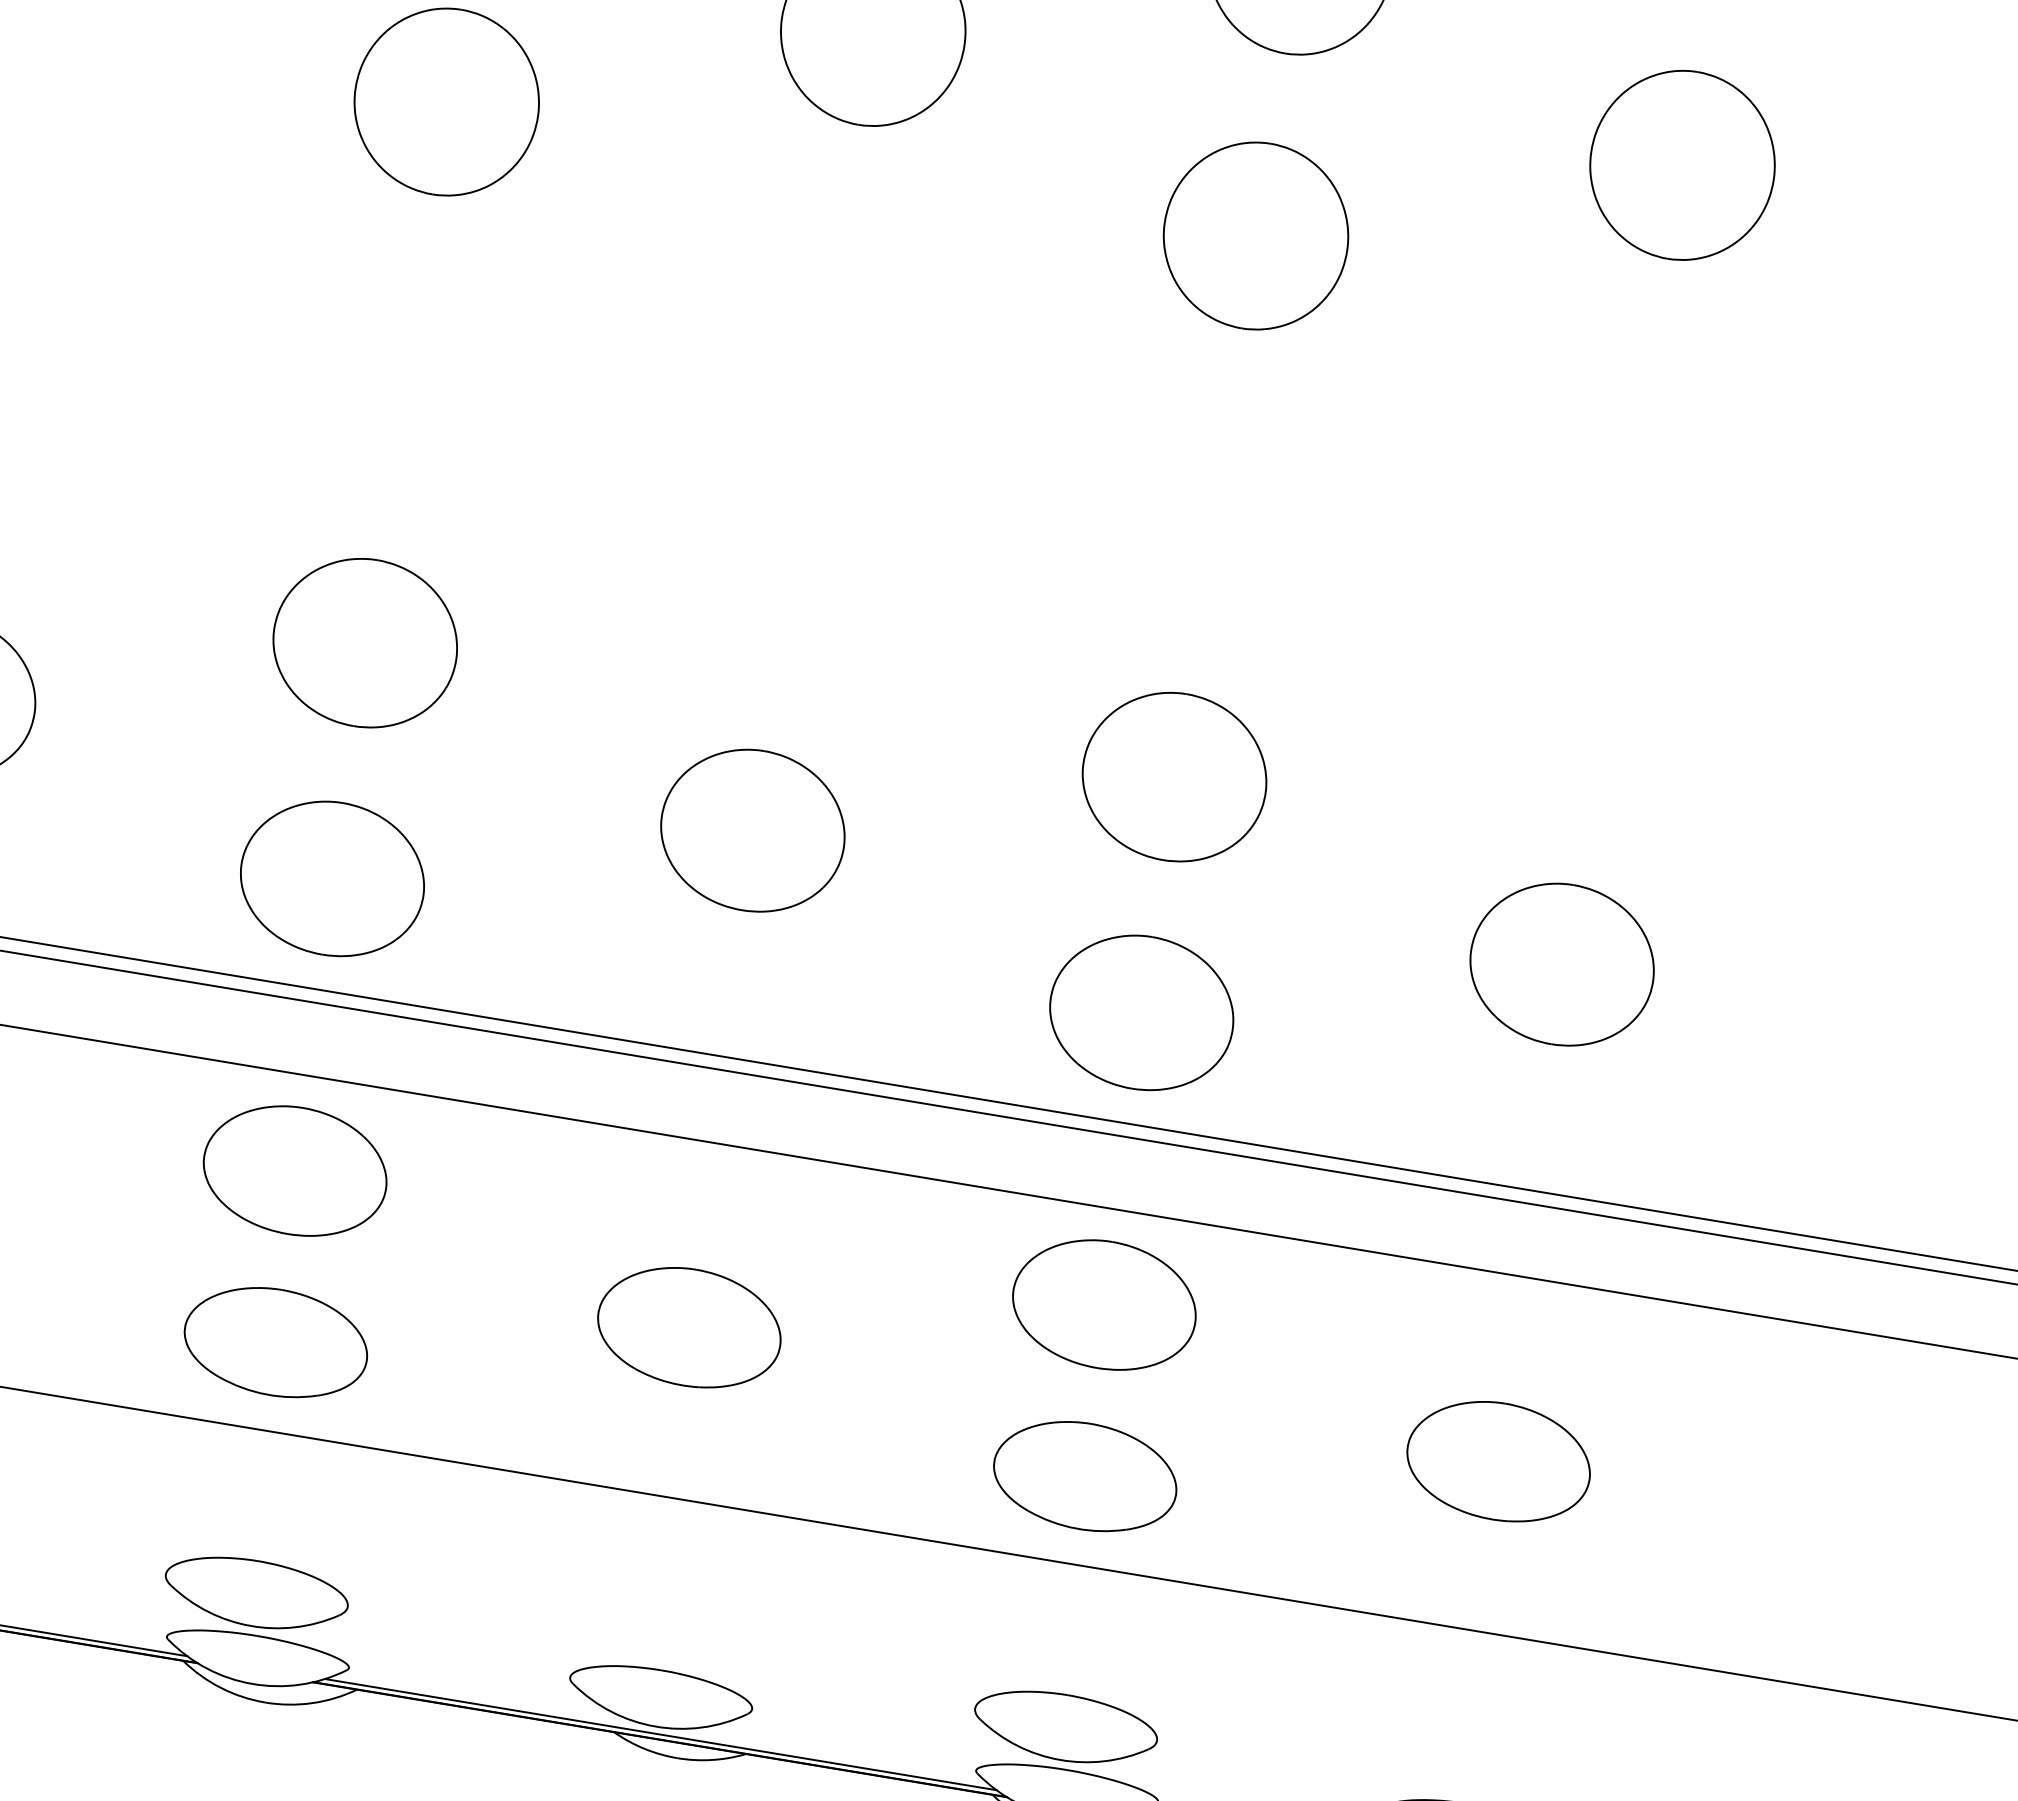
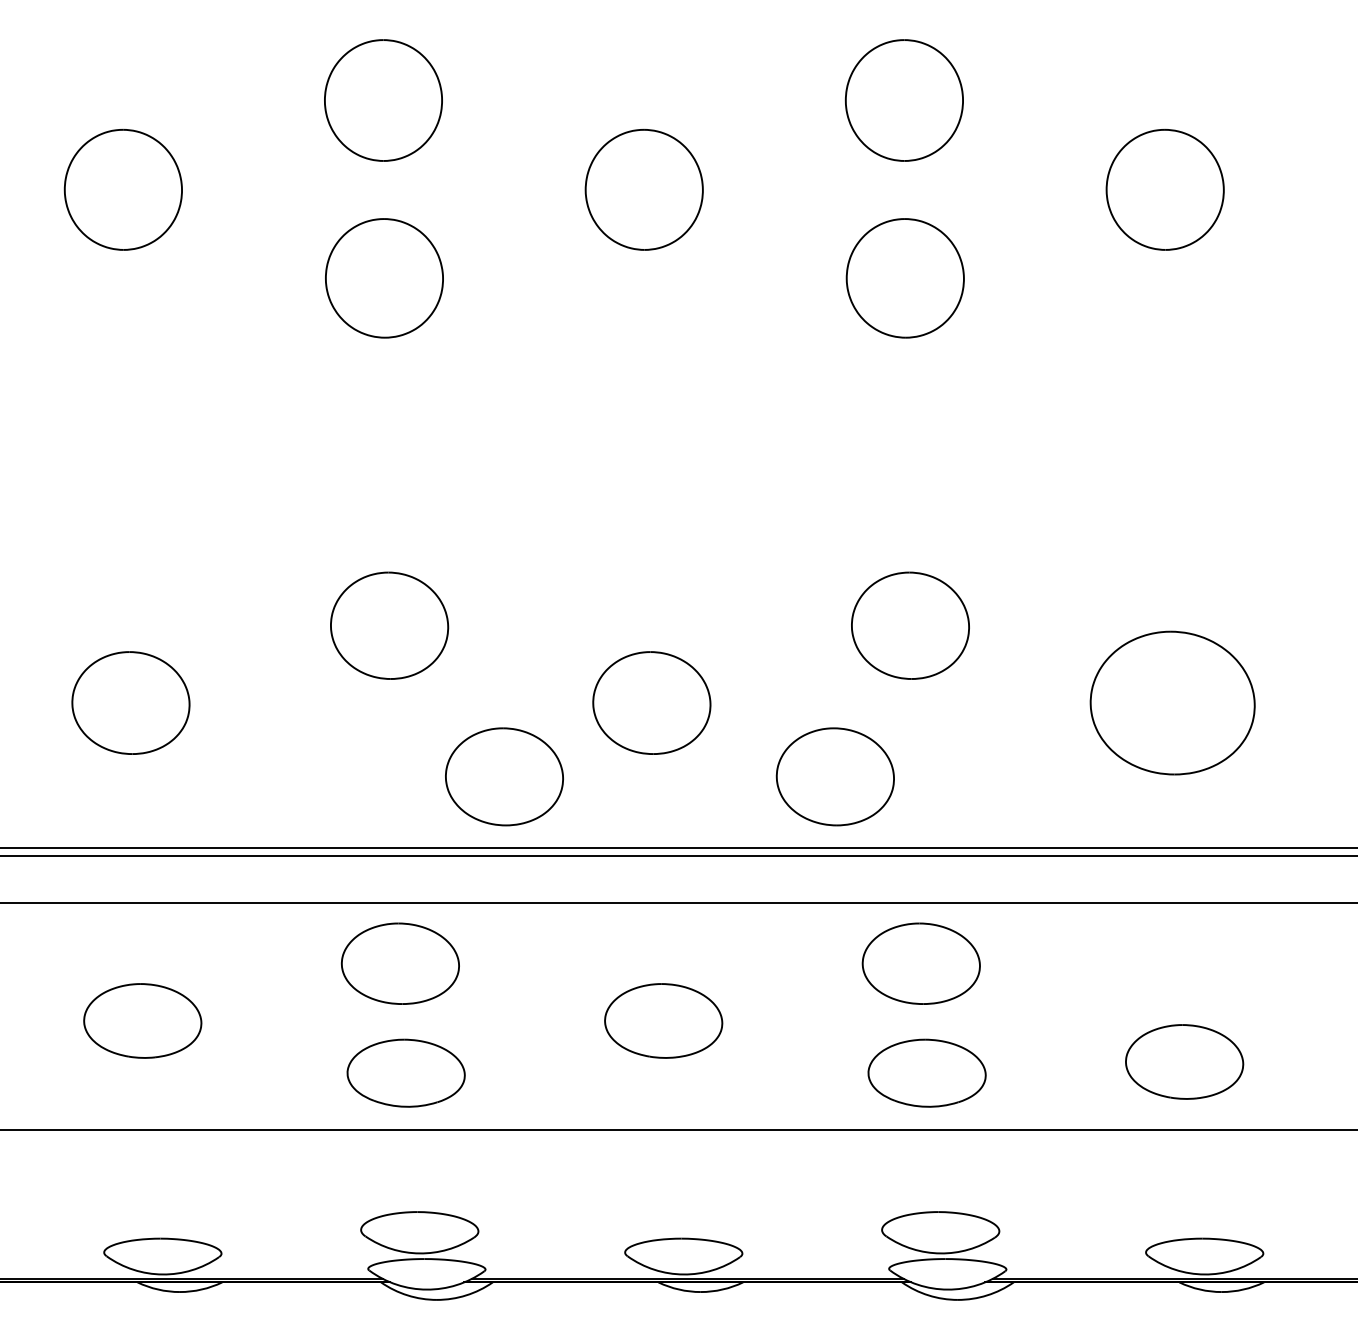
part: (332, 878) -> (504, 776), moved
part: (1562, 963) -> (1172, 702), size x1.4
part: (1140, 1012) -> (834, 776), moved
part: (1498, 1460) -> (1184, 1061), moved

